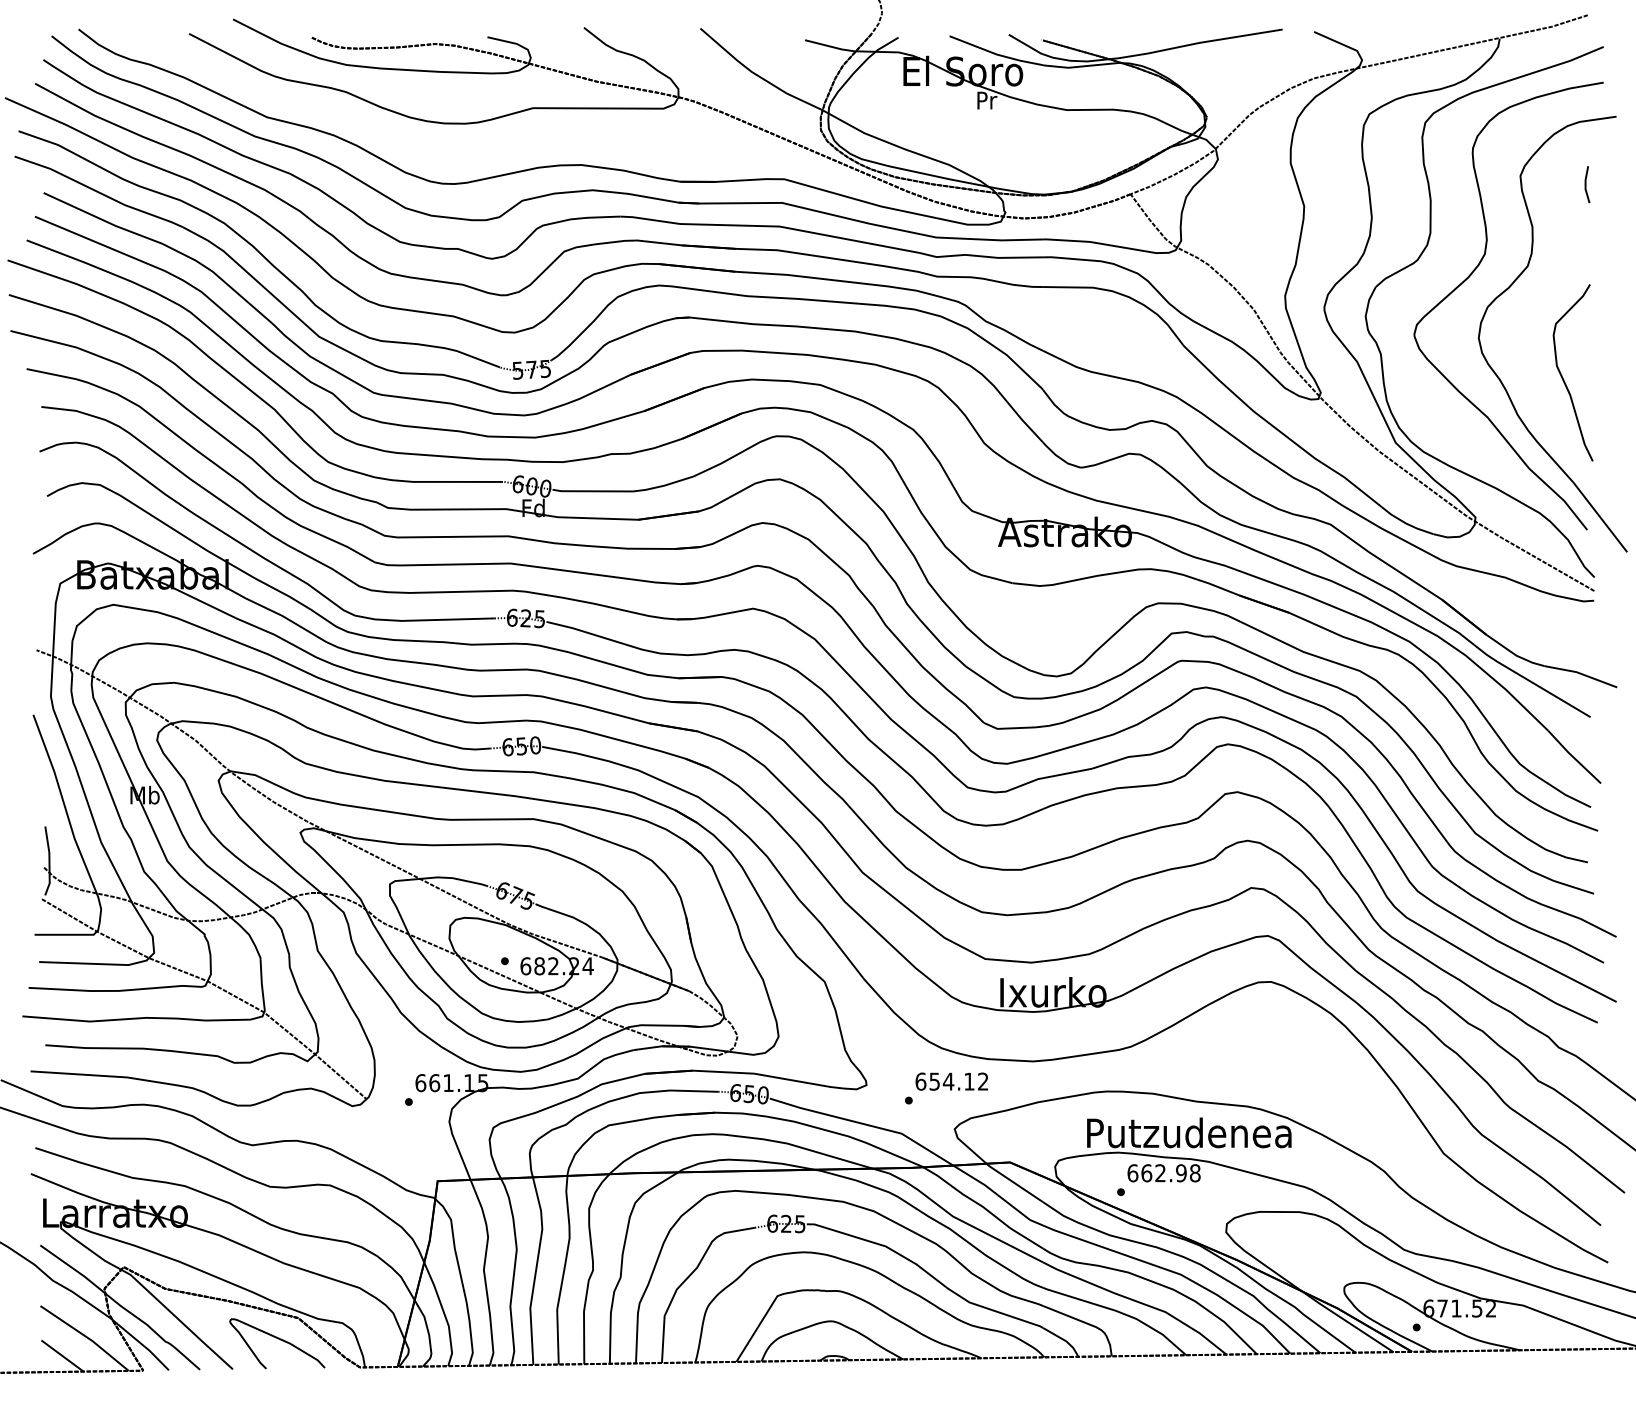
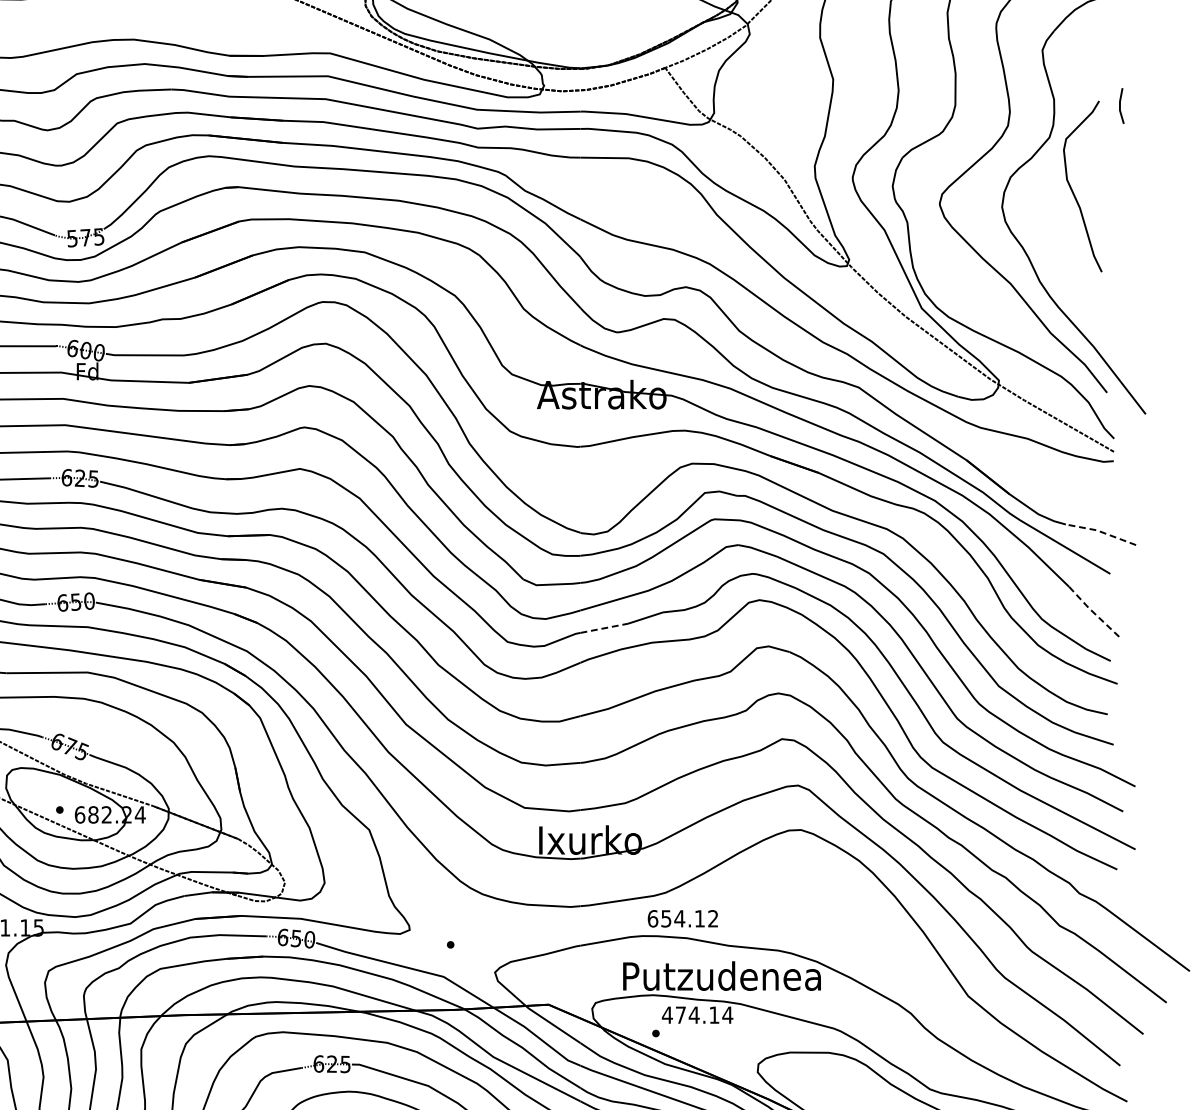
line: (1586, 184) -> (1120, 105), moved
curve: (1563, 377) -> (1073, 191), moved
line: (1581, 673) -> (1101, 531), solid -> dashed
line: (1573, 757) -> (1093, 612), solid -> dashed
line: (1067, 773) -> (604, 628), solid -> dashed
text: (951, 1081) -> (682, 918), moved
text: (1163, 1173) -> (697, 1015), 662.98 -> 474.14

